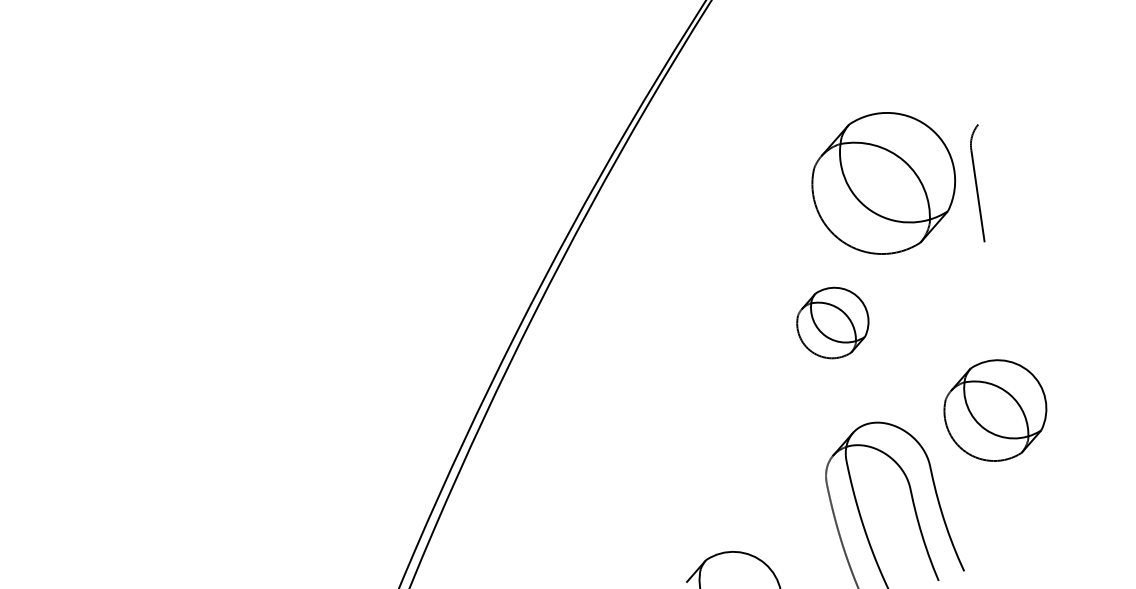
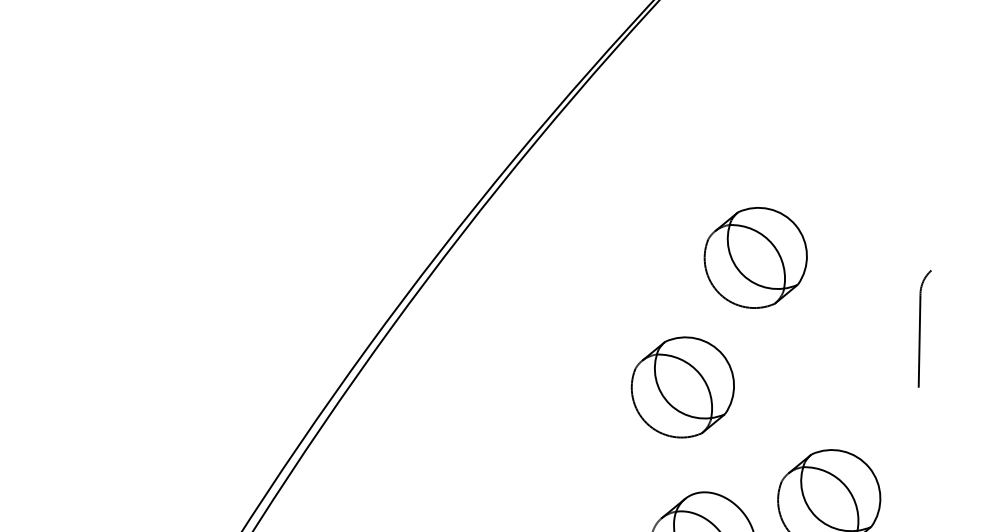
part: (883, 183) -> (755, 257), size x0.71
curve: (977, 183) -> (921, 328), moved
part: (832, 322) -> (682, 386), size x1.43

